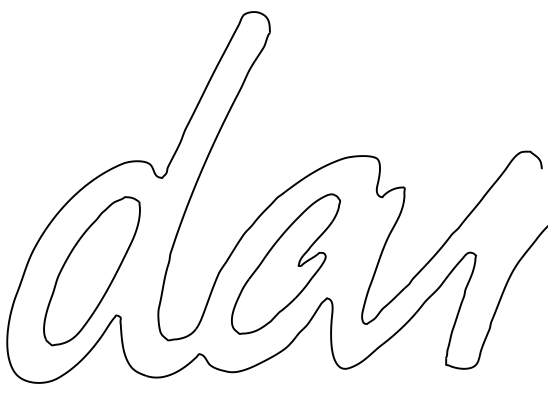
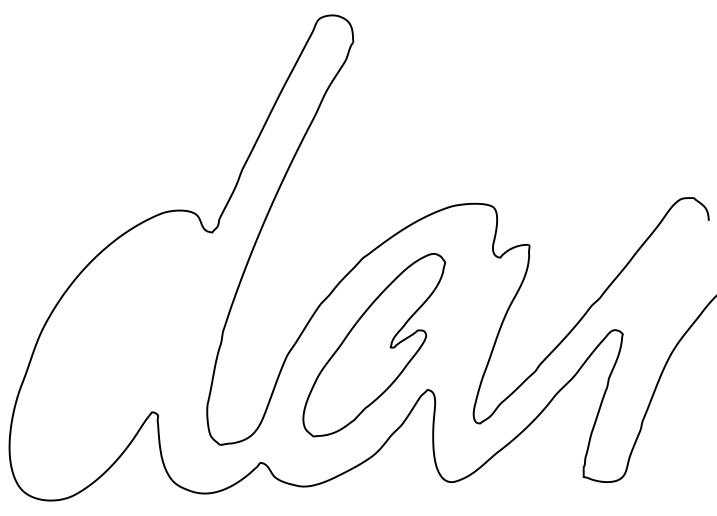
part: (92, 271) -> (120, 354), removed

